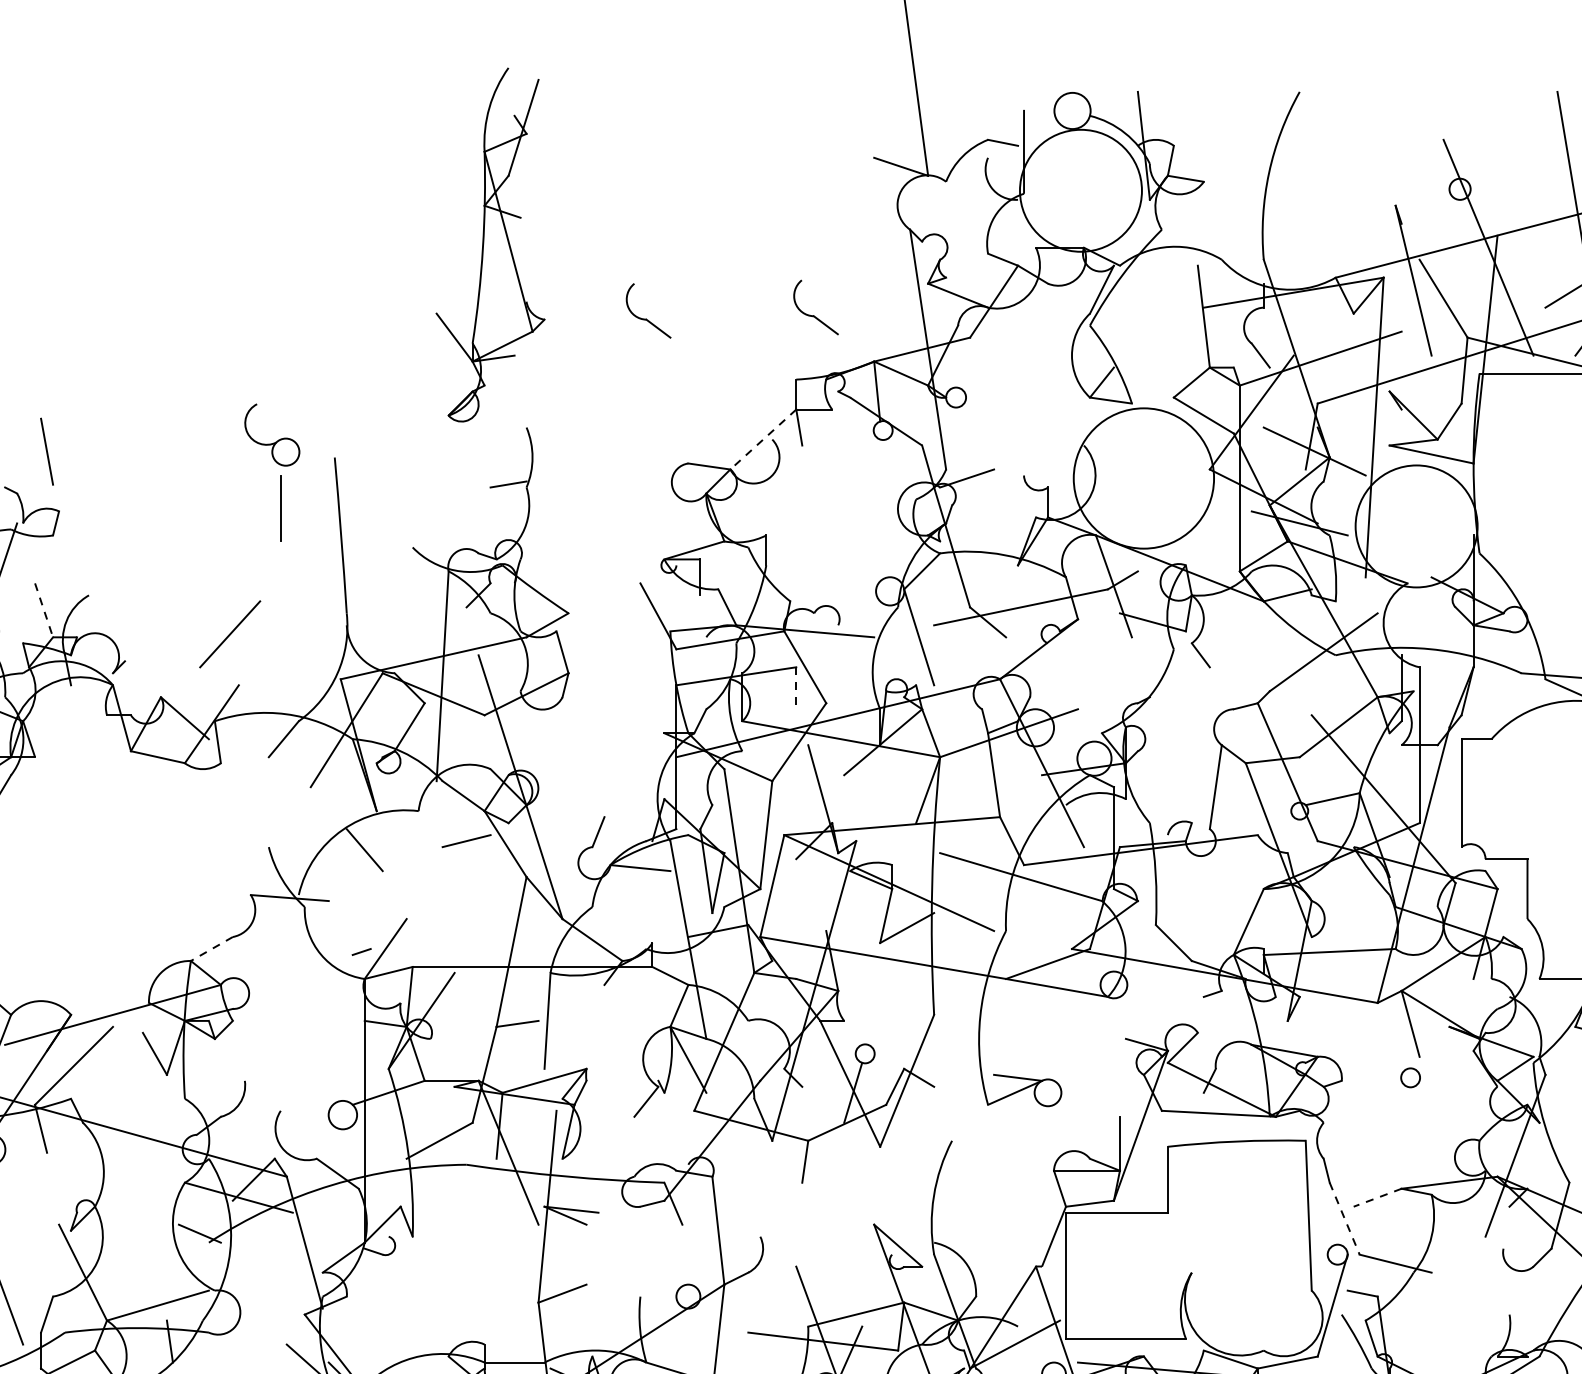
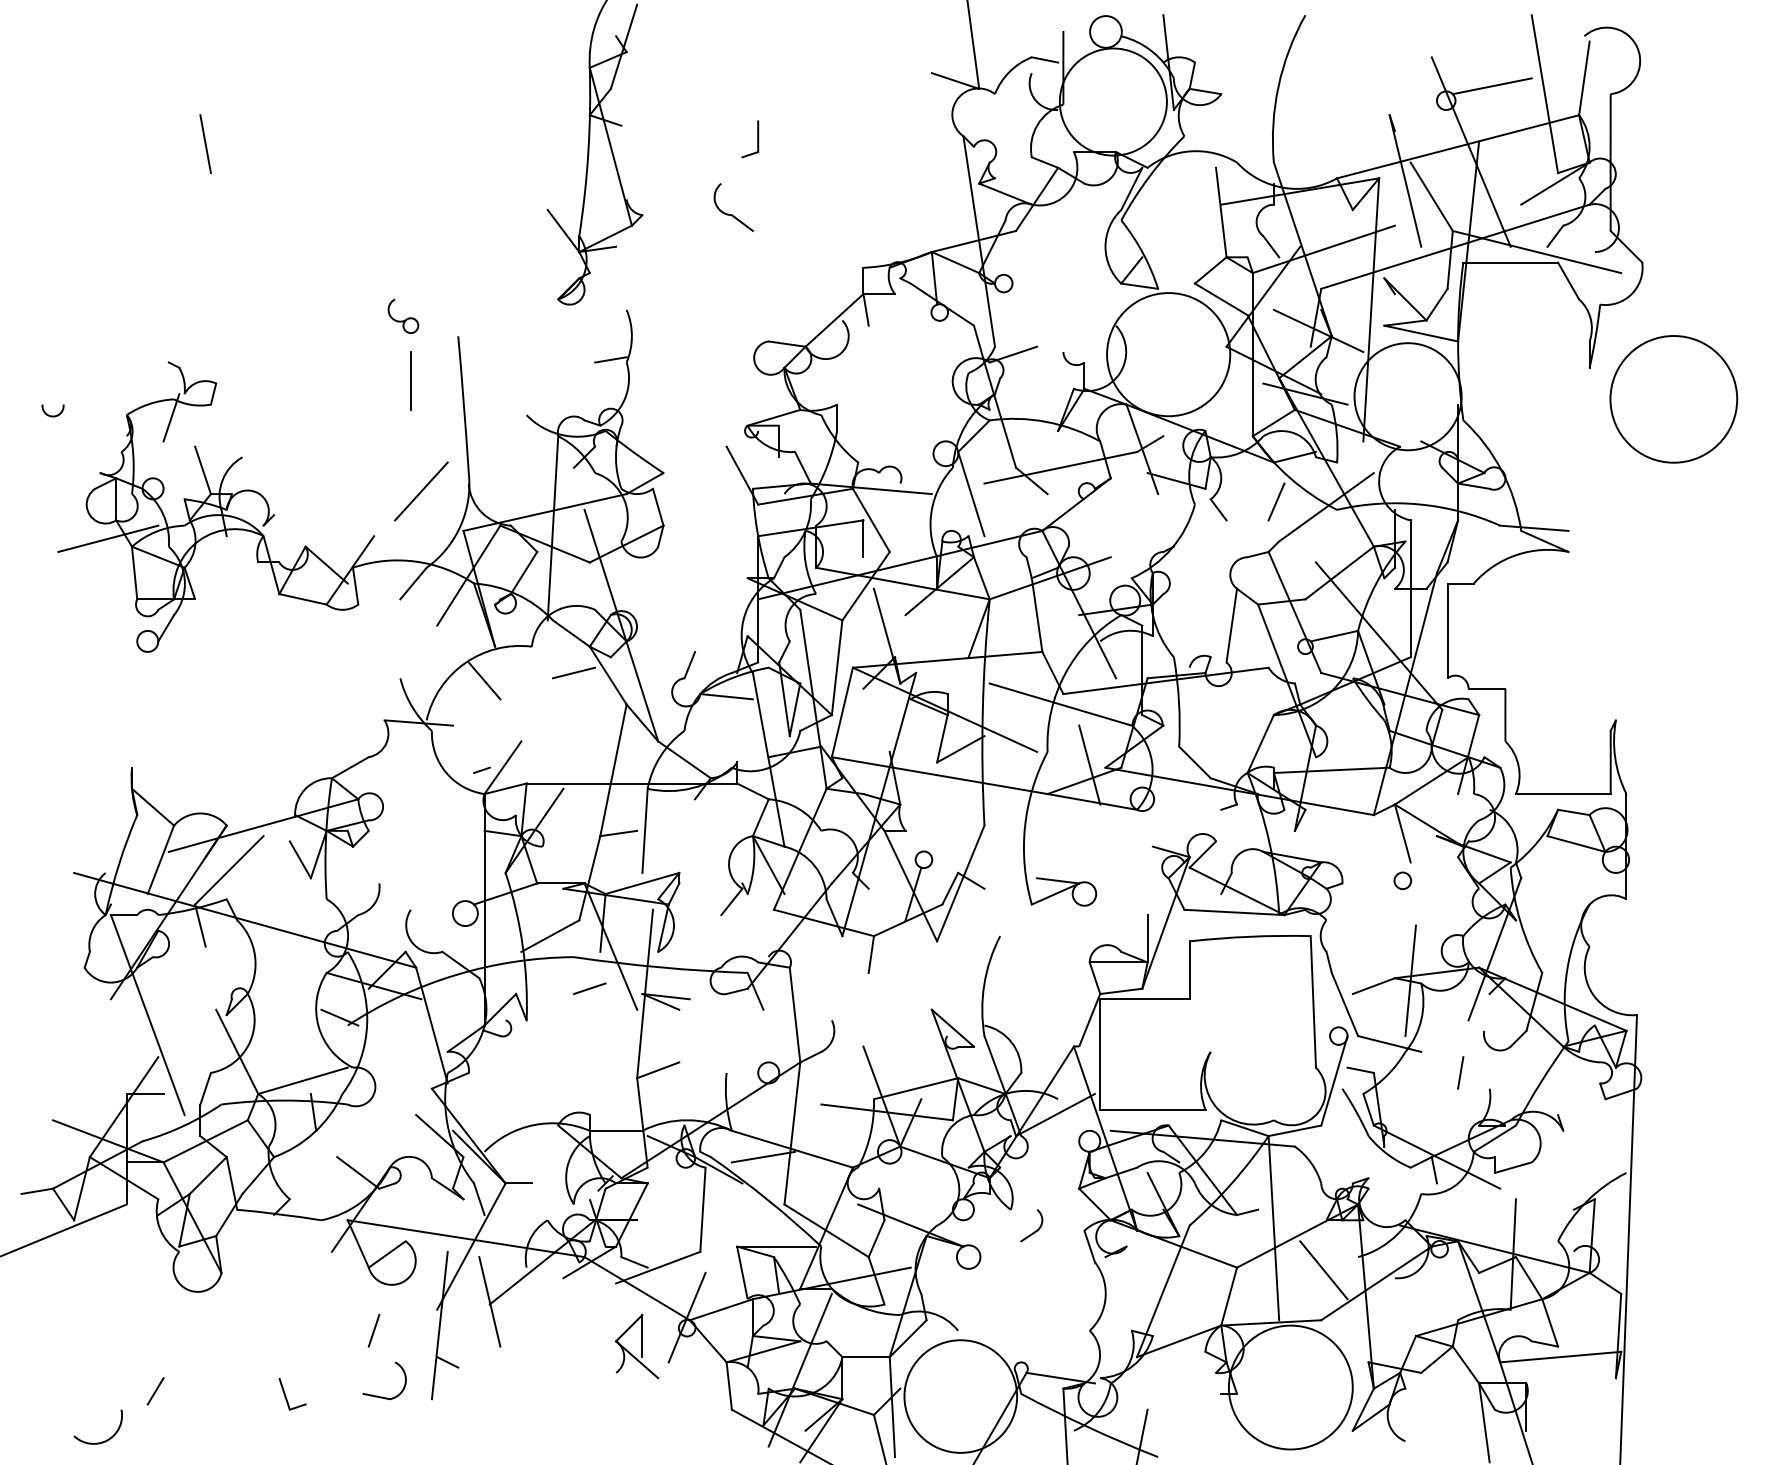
line: (1511, 173) -> (1491, 86), added
part: (675, 233) -> (757, 139), added
part: (814, 315) -> (879, 211), removed
part: (272, 433) -> (403, 315), size x0.62
line: (763, 439) -> (834, 320), dashed -> solid
line: (46, 450) -> (205, 143), moved
line: (44, 610) -> (203, 470), dashed -> solid
line: (230, 634) -> (421, 491), moved
line: (1266, 645) -> (1276, 501), added
line: (796, 689) -> (863, 539), dashed -> solid
line: (1053, 945) -> (1089, 764), added
line: (210, 948) -> (349, 767), dashed -> solid
line: (1419, 1191) -> (1410, 980), added
line: (1377, 1198) -> (1373, 986), dashed -> solid
line: (484, 1200) -> (589, 988), added
line: (1345, 1218) -> (1345, 1004), dashed -> solid
line: (1476, 1296) -> (1460, 1072), added

